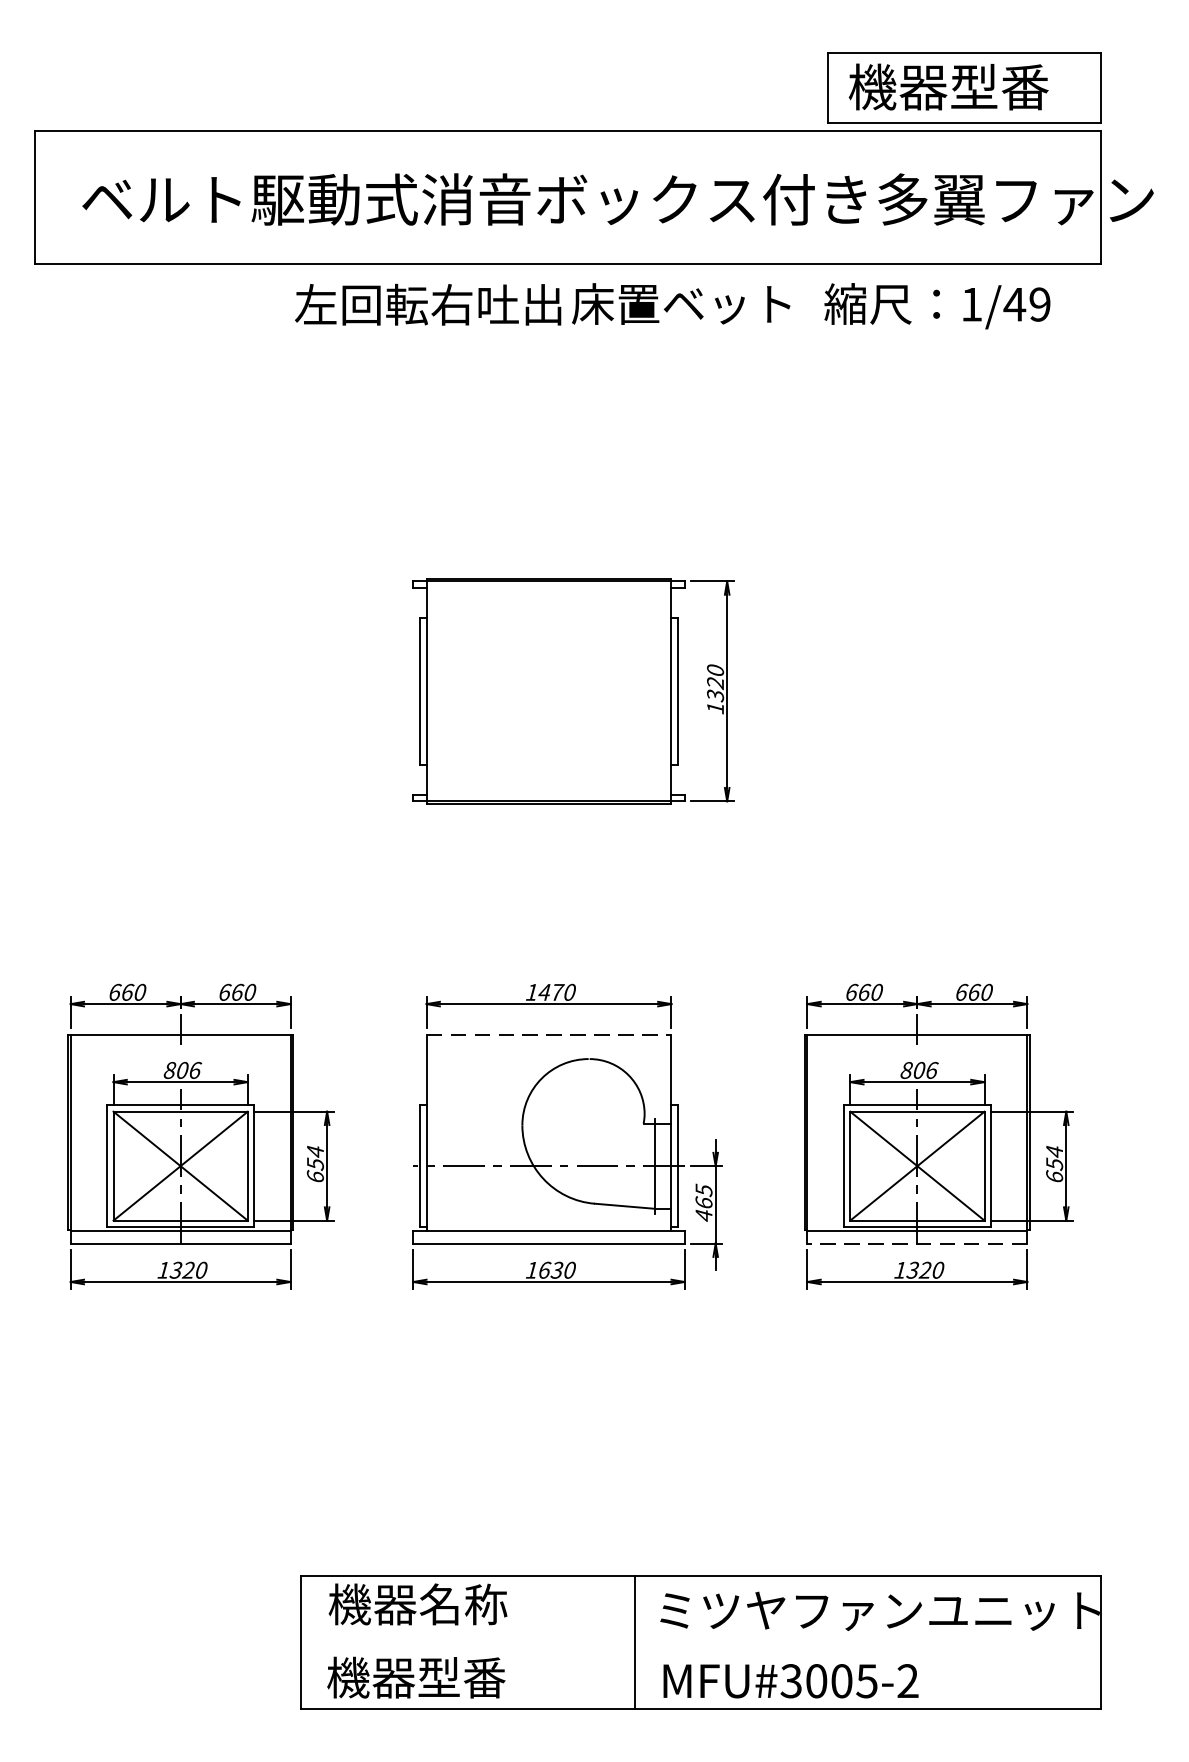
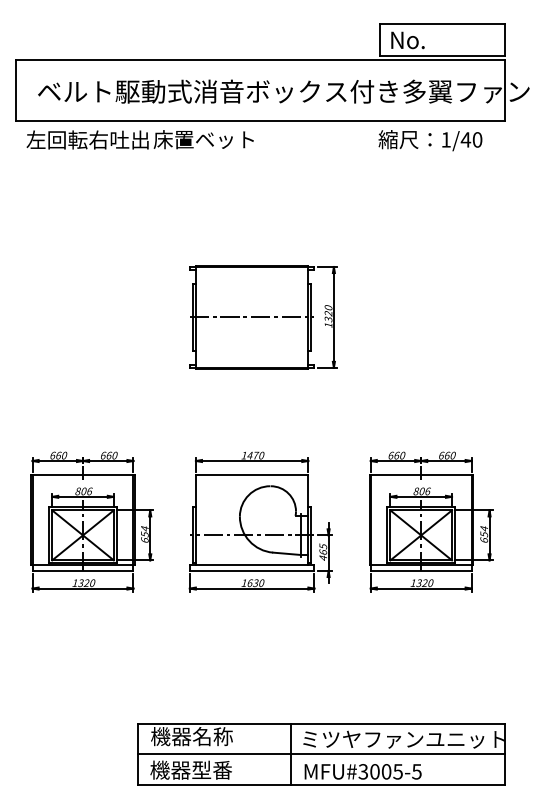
text: (948, 85) -> (435, 39), 機器型番 -> No.
text: (541, 303) -> (139, 139), moved
text: (1040, 303) -> (477, 139), 1/49 -> 1/40
line: (547, 691) -> (251, 317), added
line: (549, 1035) -> (252, 475), dashed -> solid
line: (915, 1242) -> (420, 570), dashed -> solid
line: (700, 1643) -> (321, 754), added
text: (907, 1680) -> (416, 771), MFU#3005-2 -> MFU#3005-5

